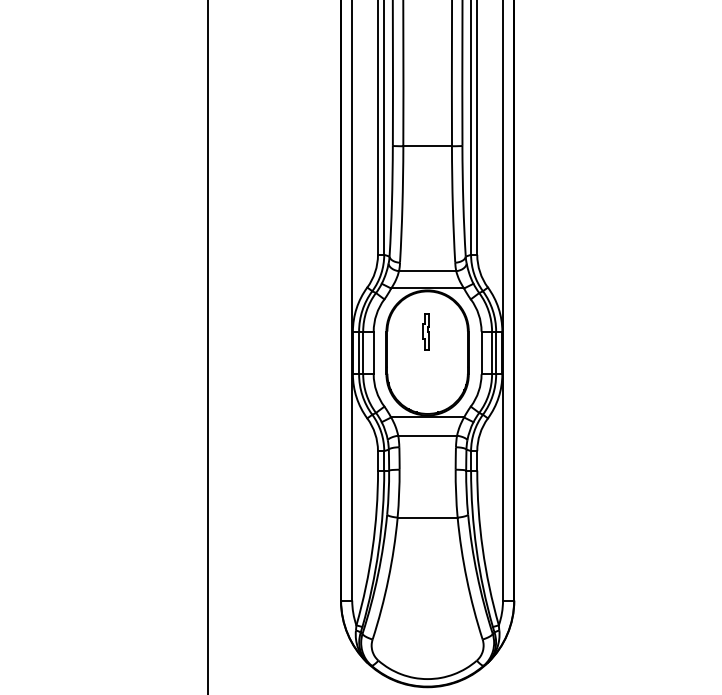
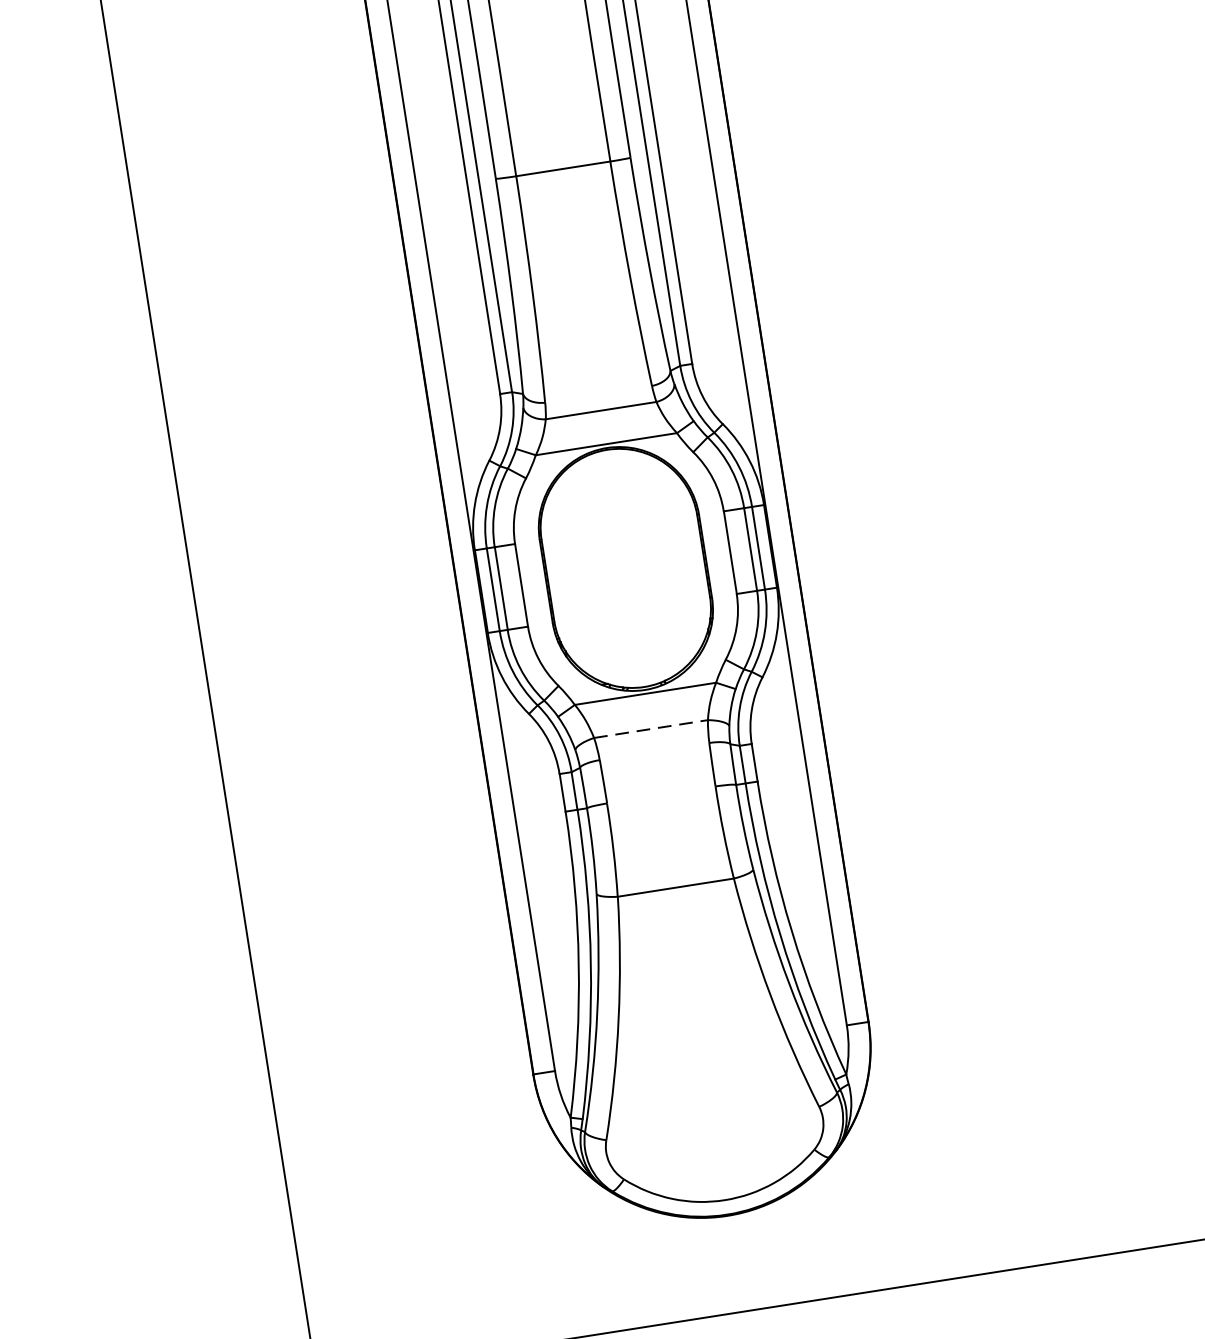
part: (425, 331) -> (615, 528), removed
line: (428, 435) -> (652, 728), solid -> dashed

